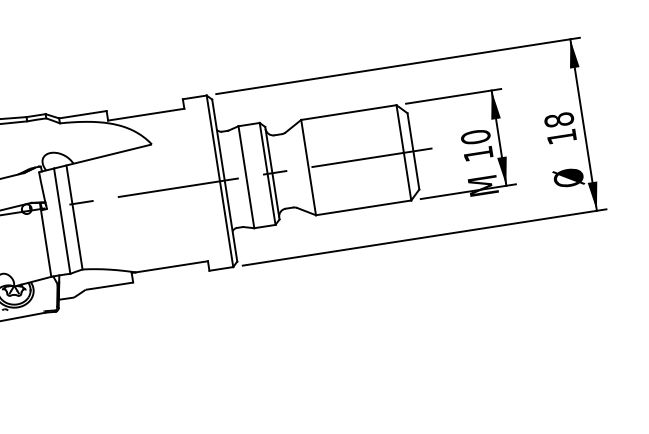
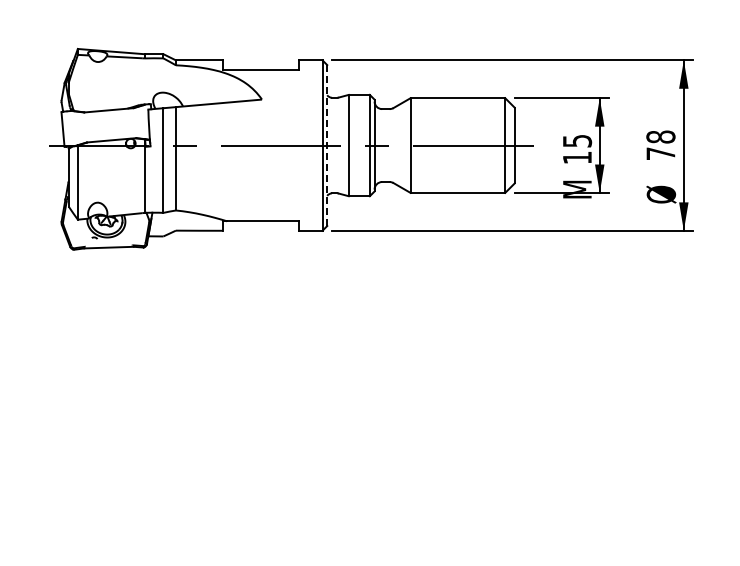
text: (475, 136) -> (577, 140), 10 -> 15
text: (561, 136) -> (660, 153), 18 -> 78
line: (225, 181) -> (327, 146), solid -> dashed

